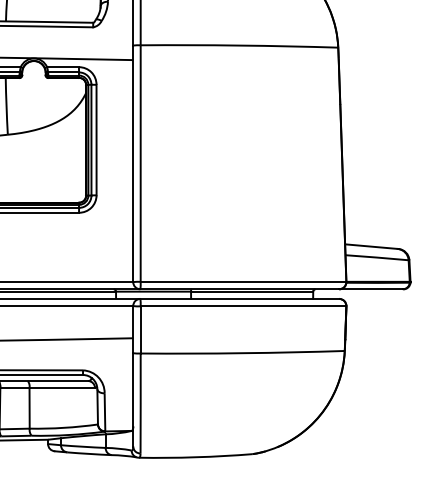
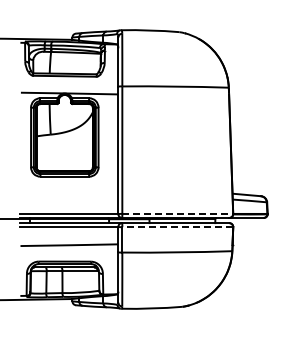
line: (244, 281) -> (178, 213), solid -> dashed
line: (243, 307) -> (177, 227), solid -> dashed

